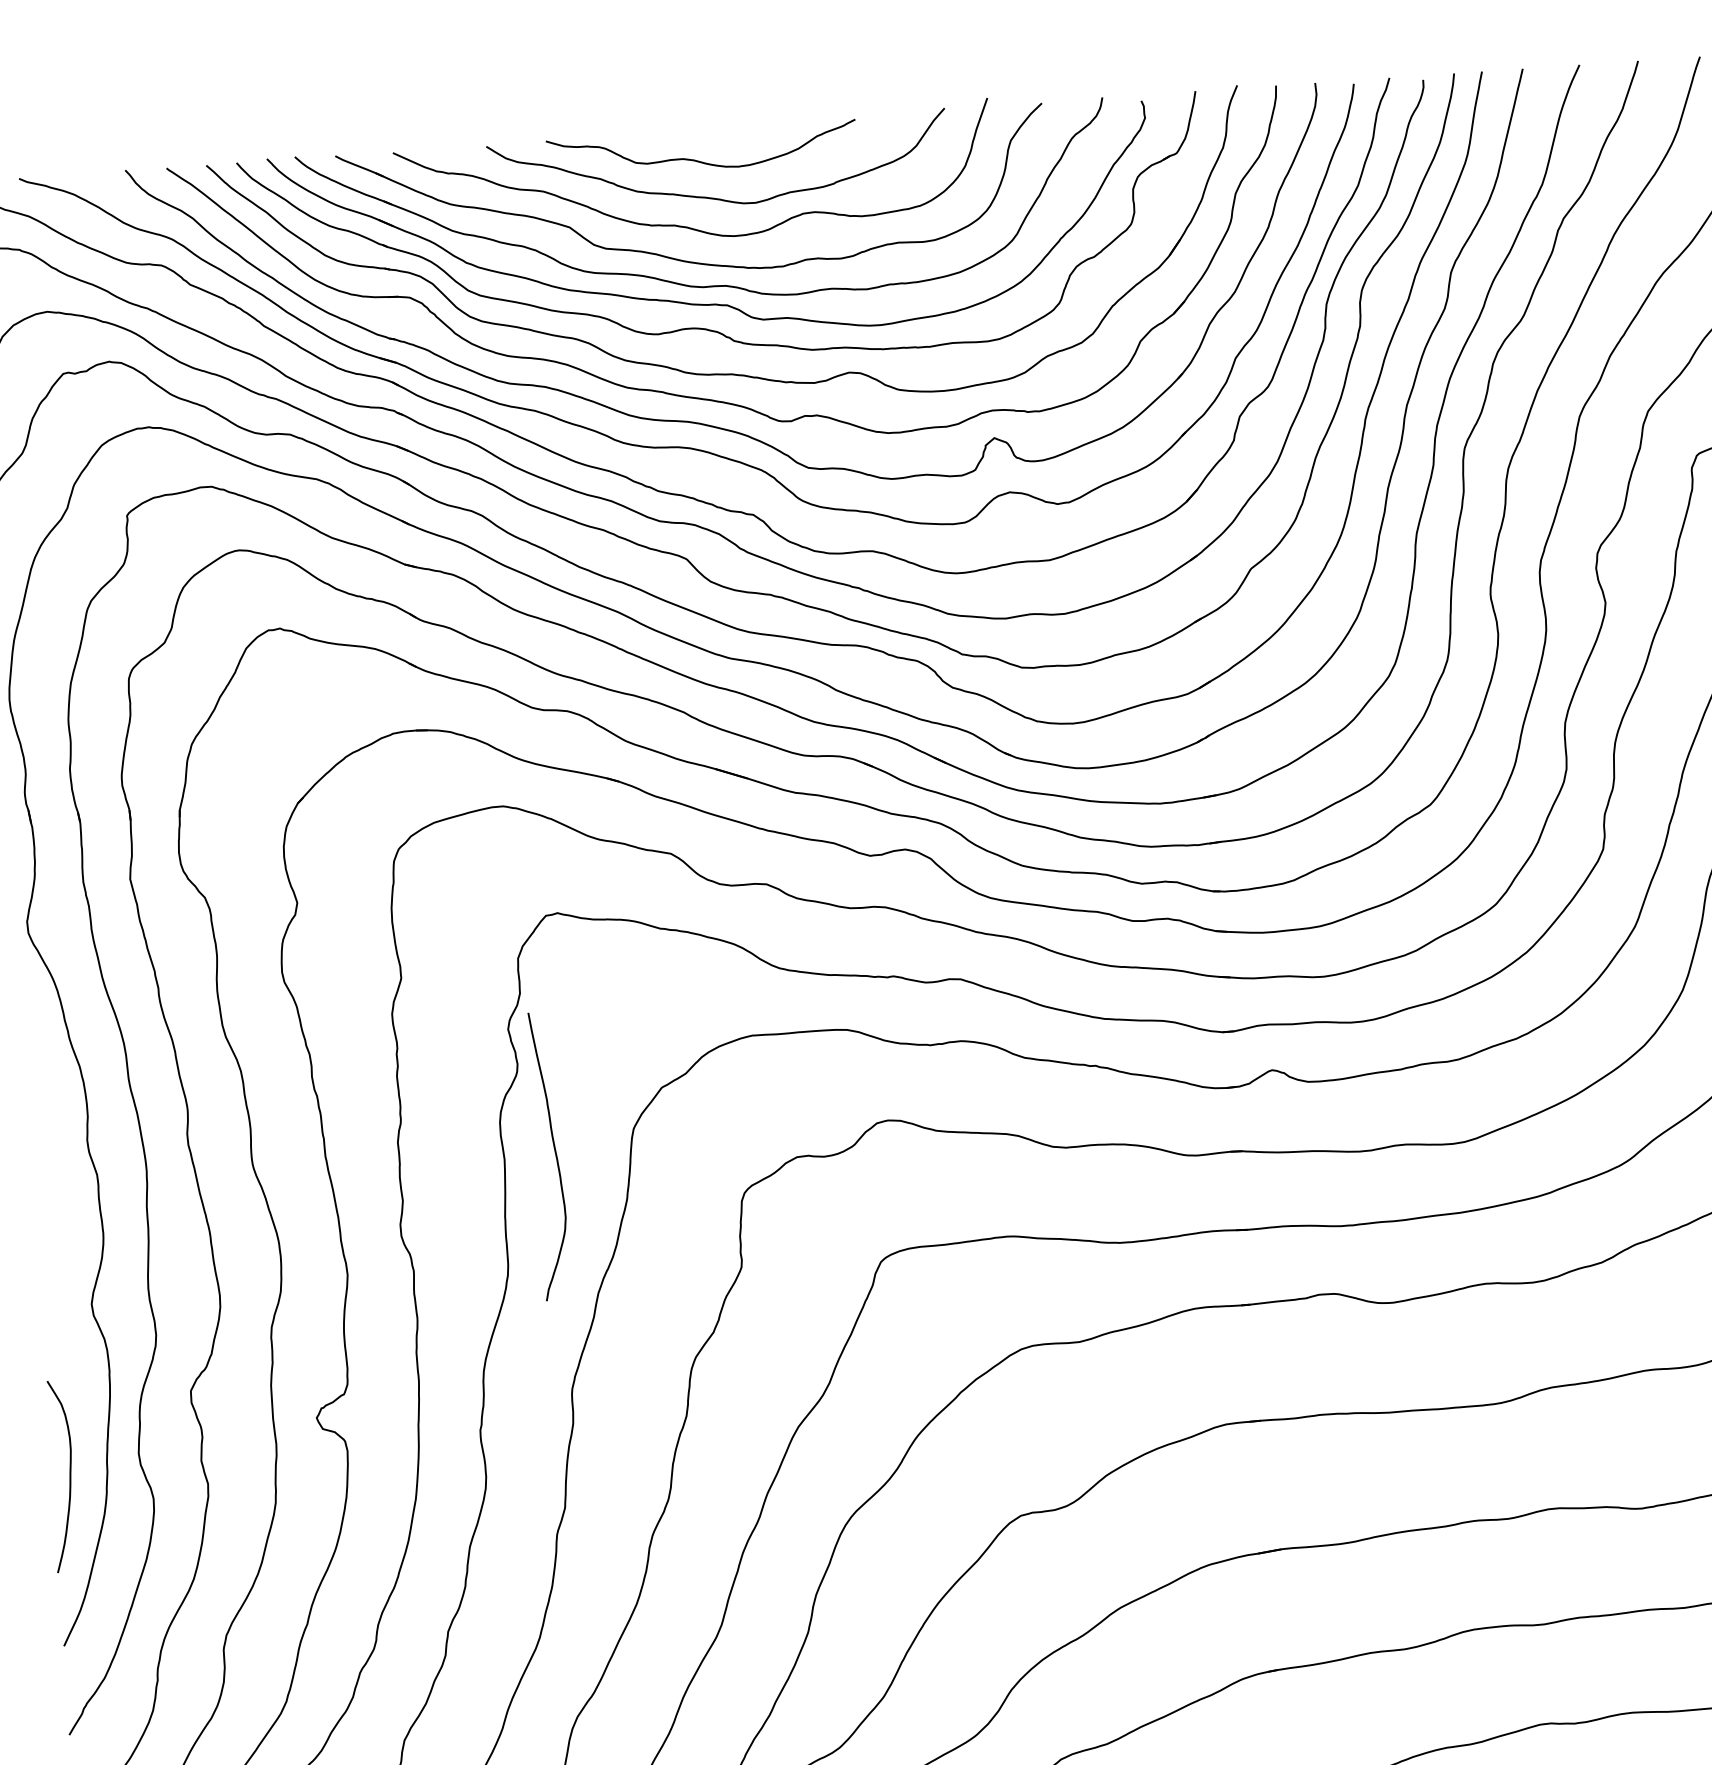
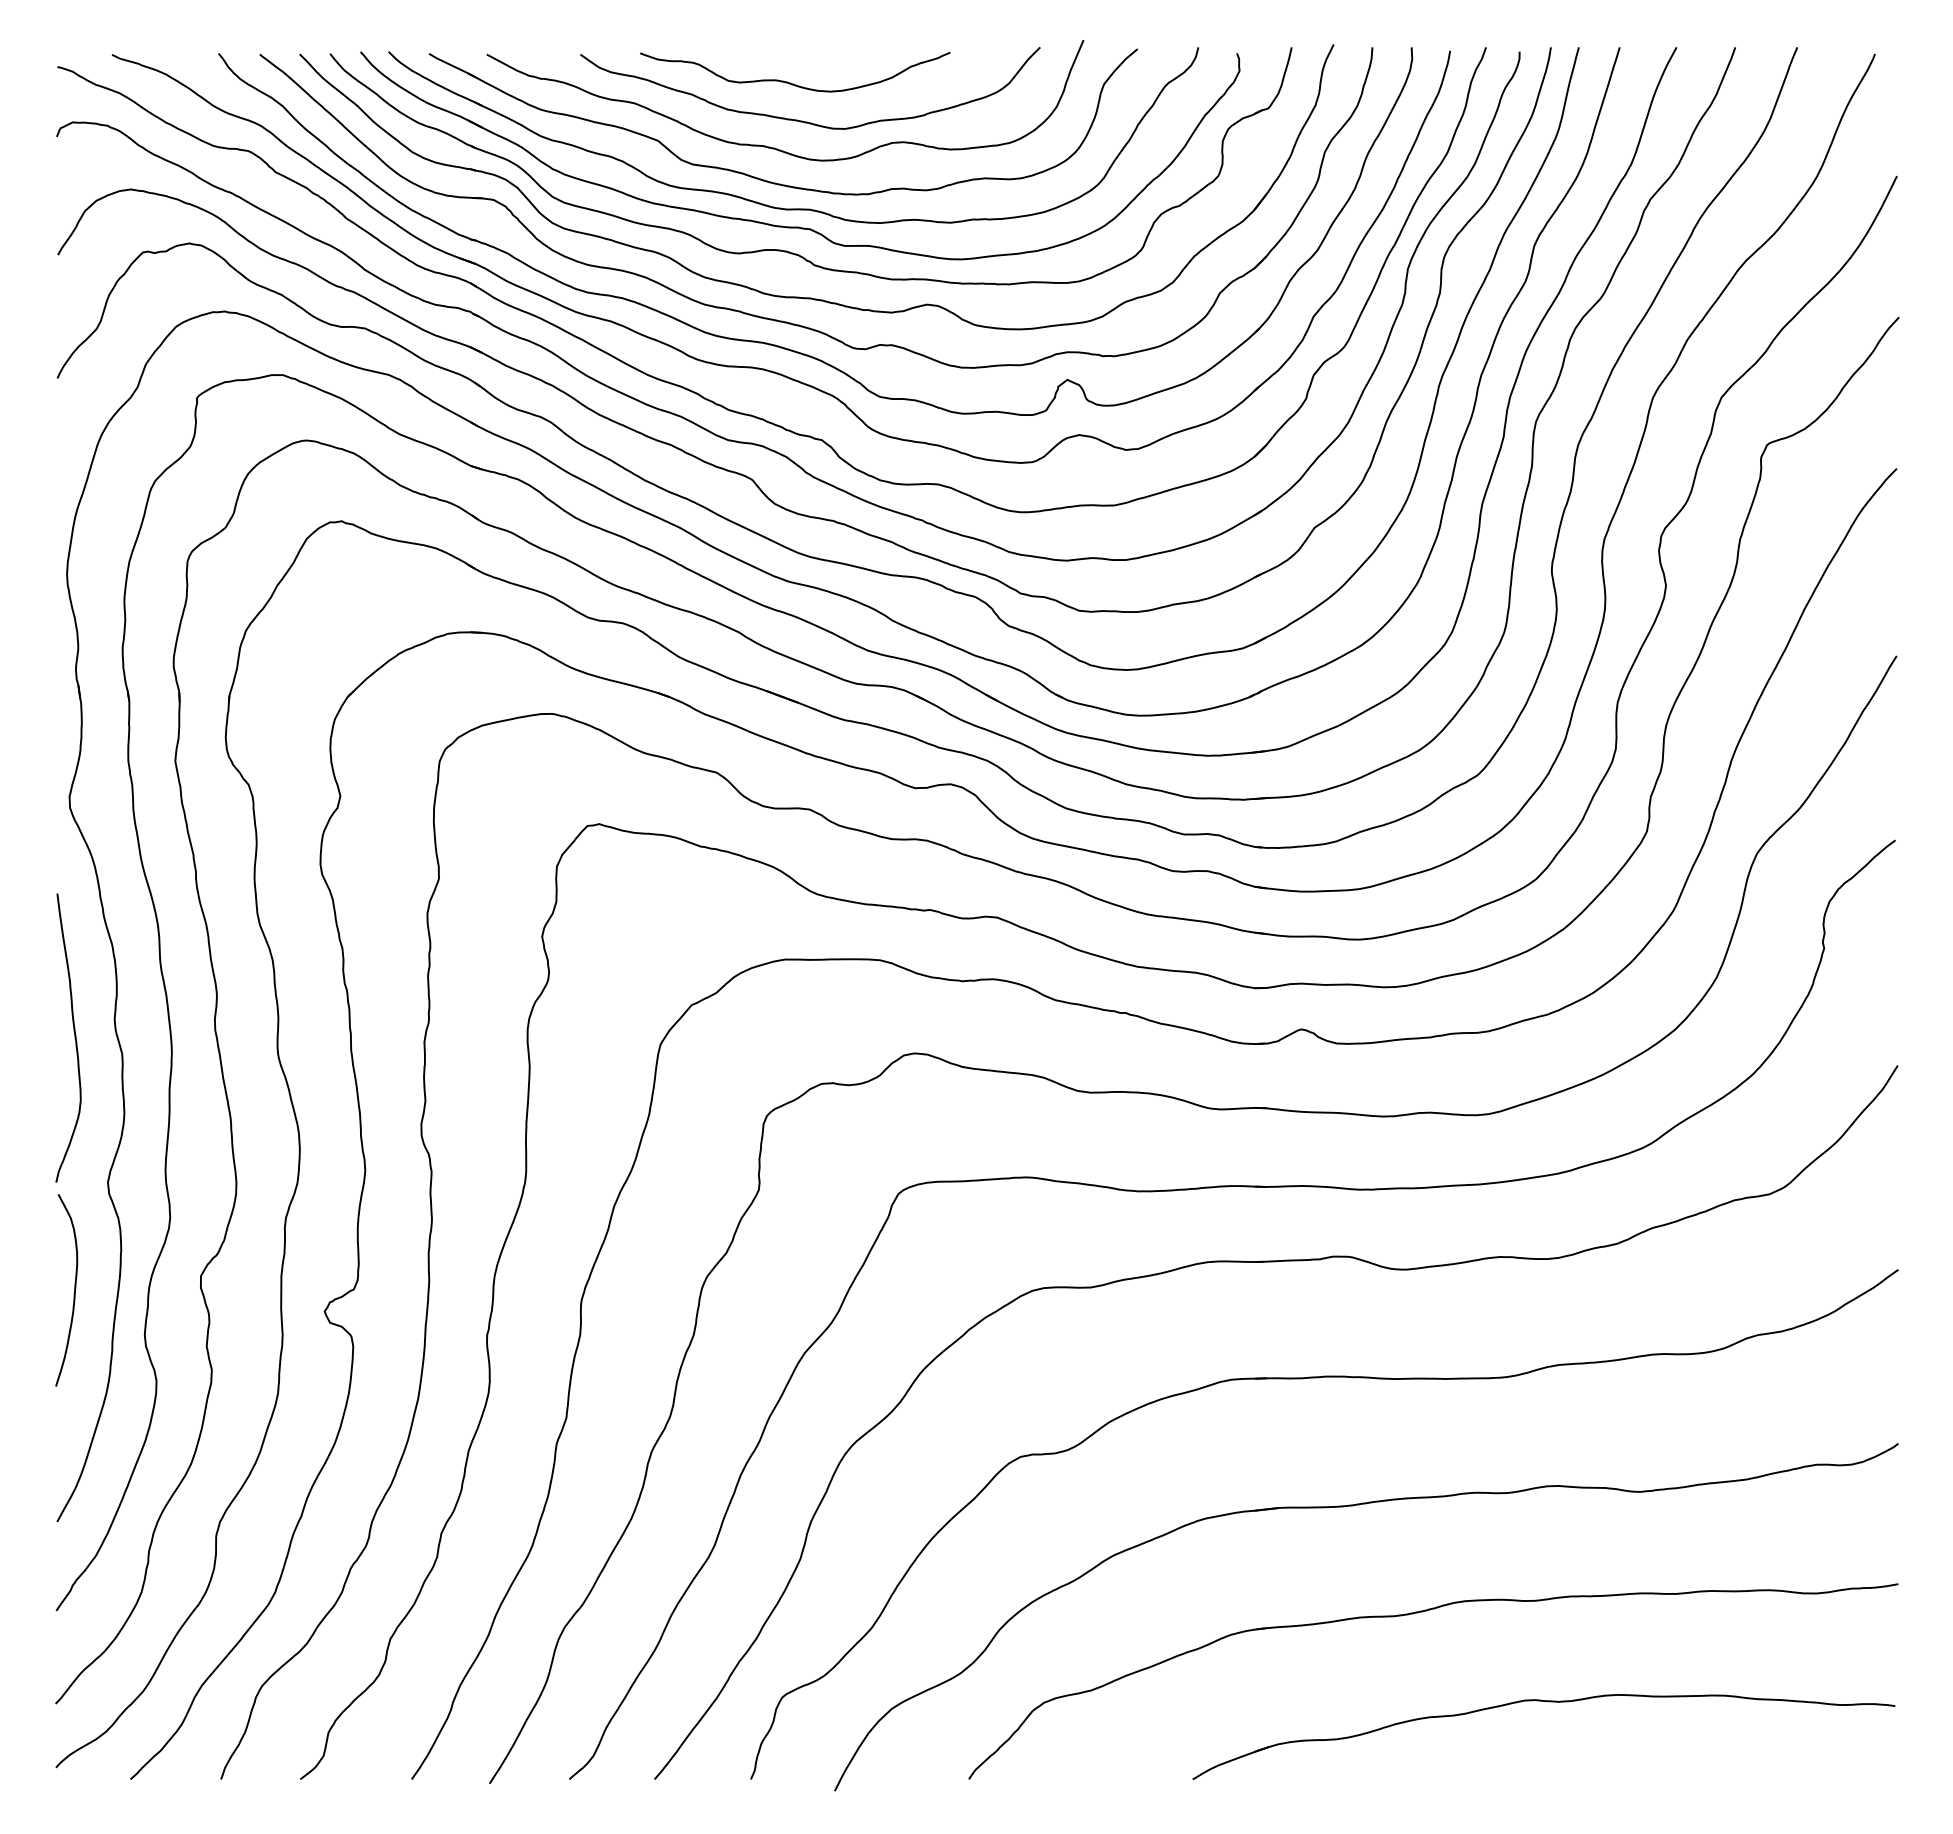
curve: (555, 1155) -> (74, 1037), moved
curve: (69, 1476) -> (74, 1290), moved

